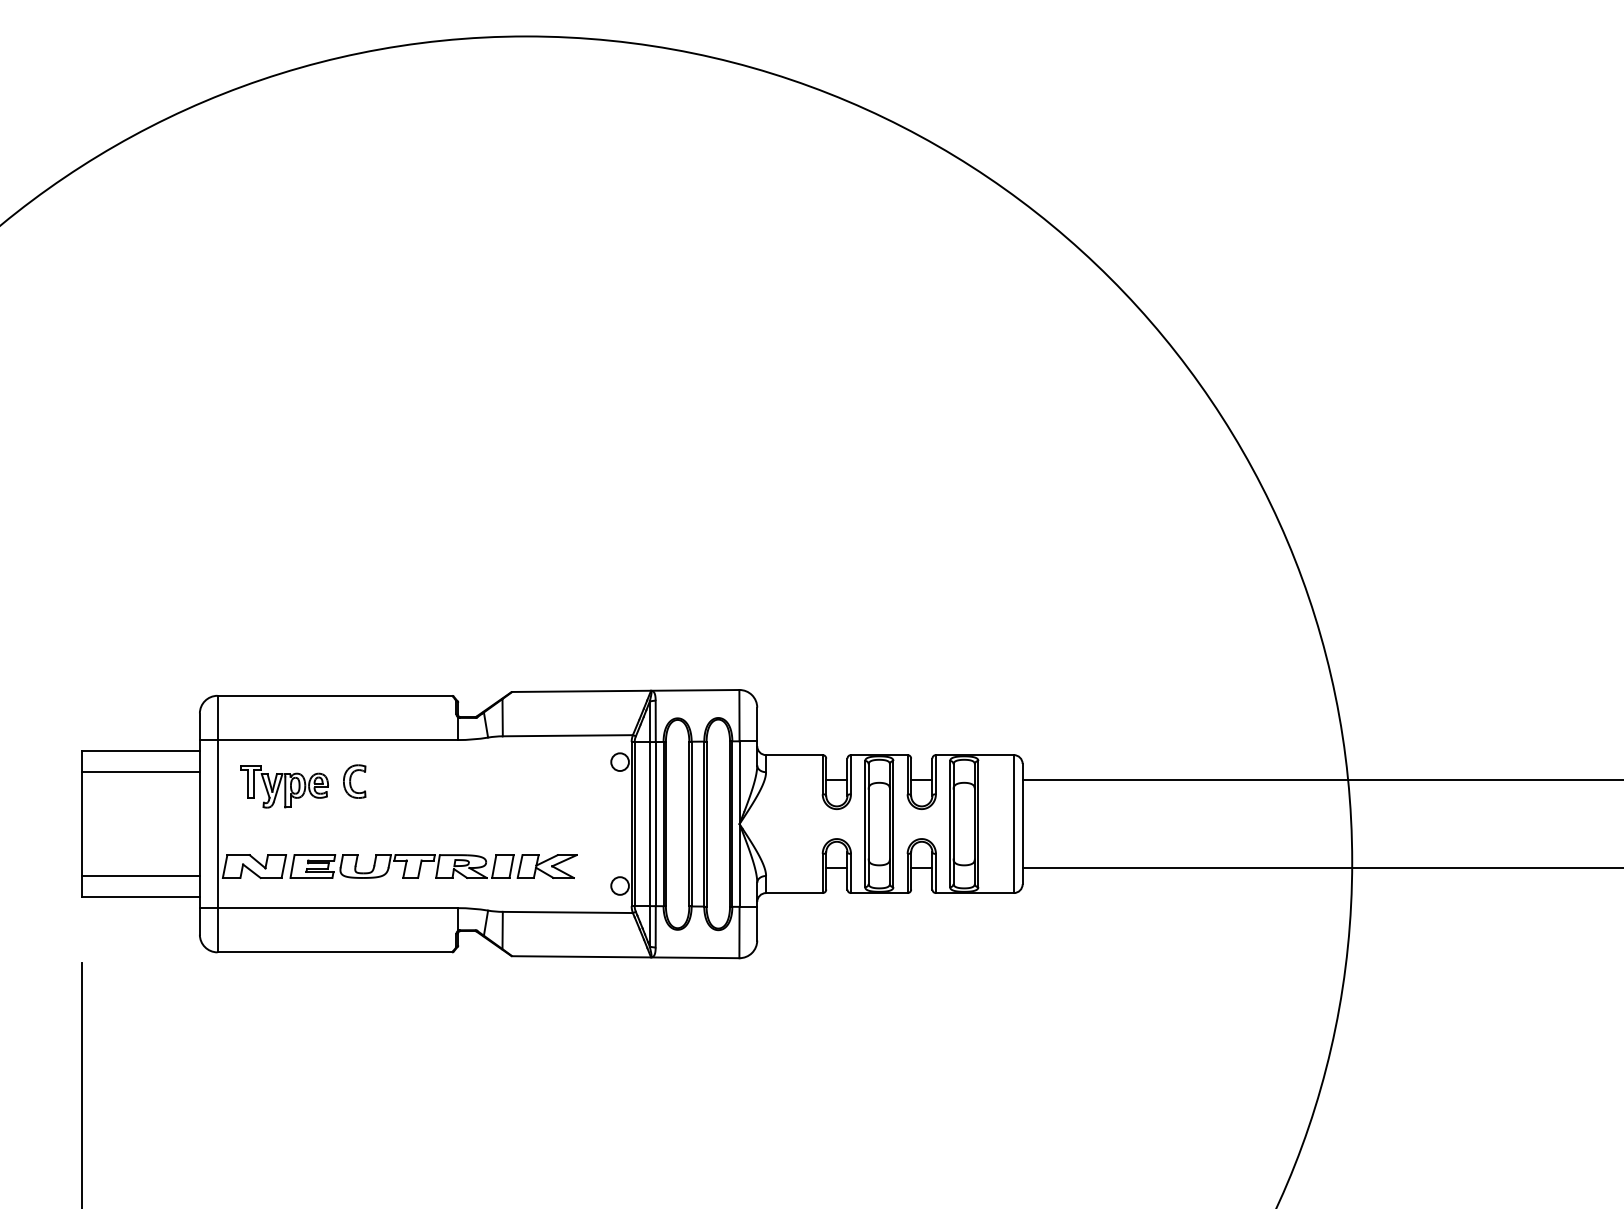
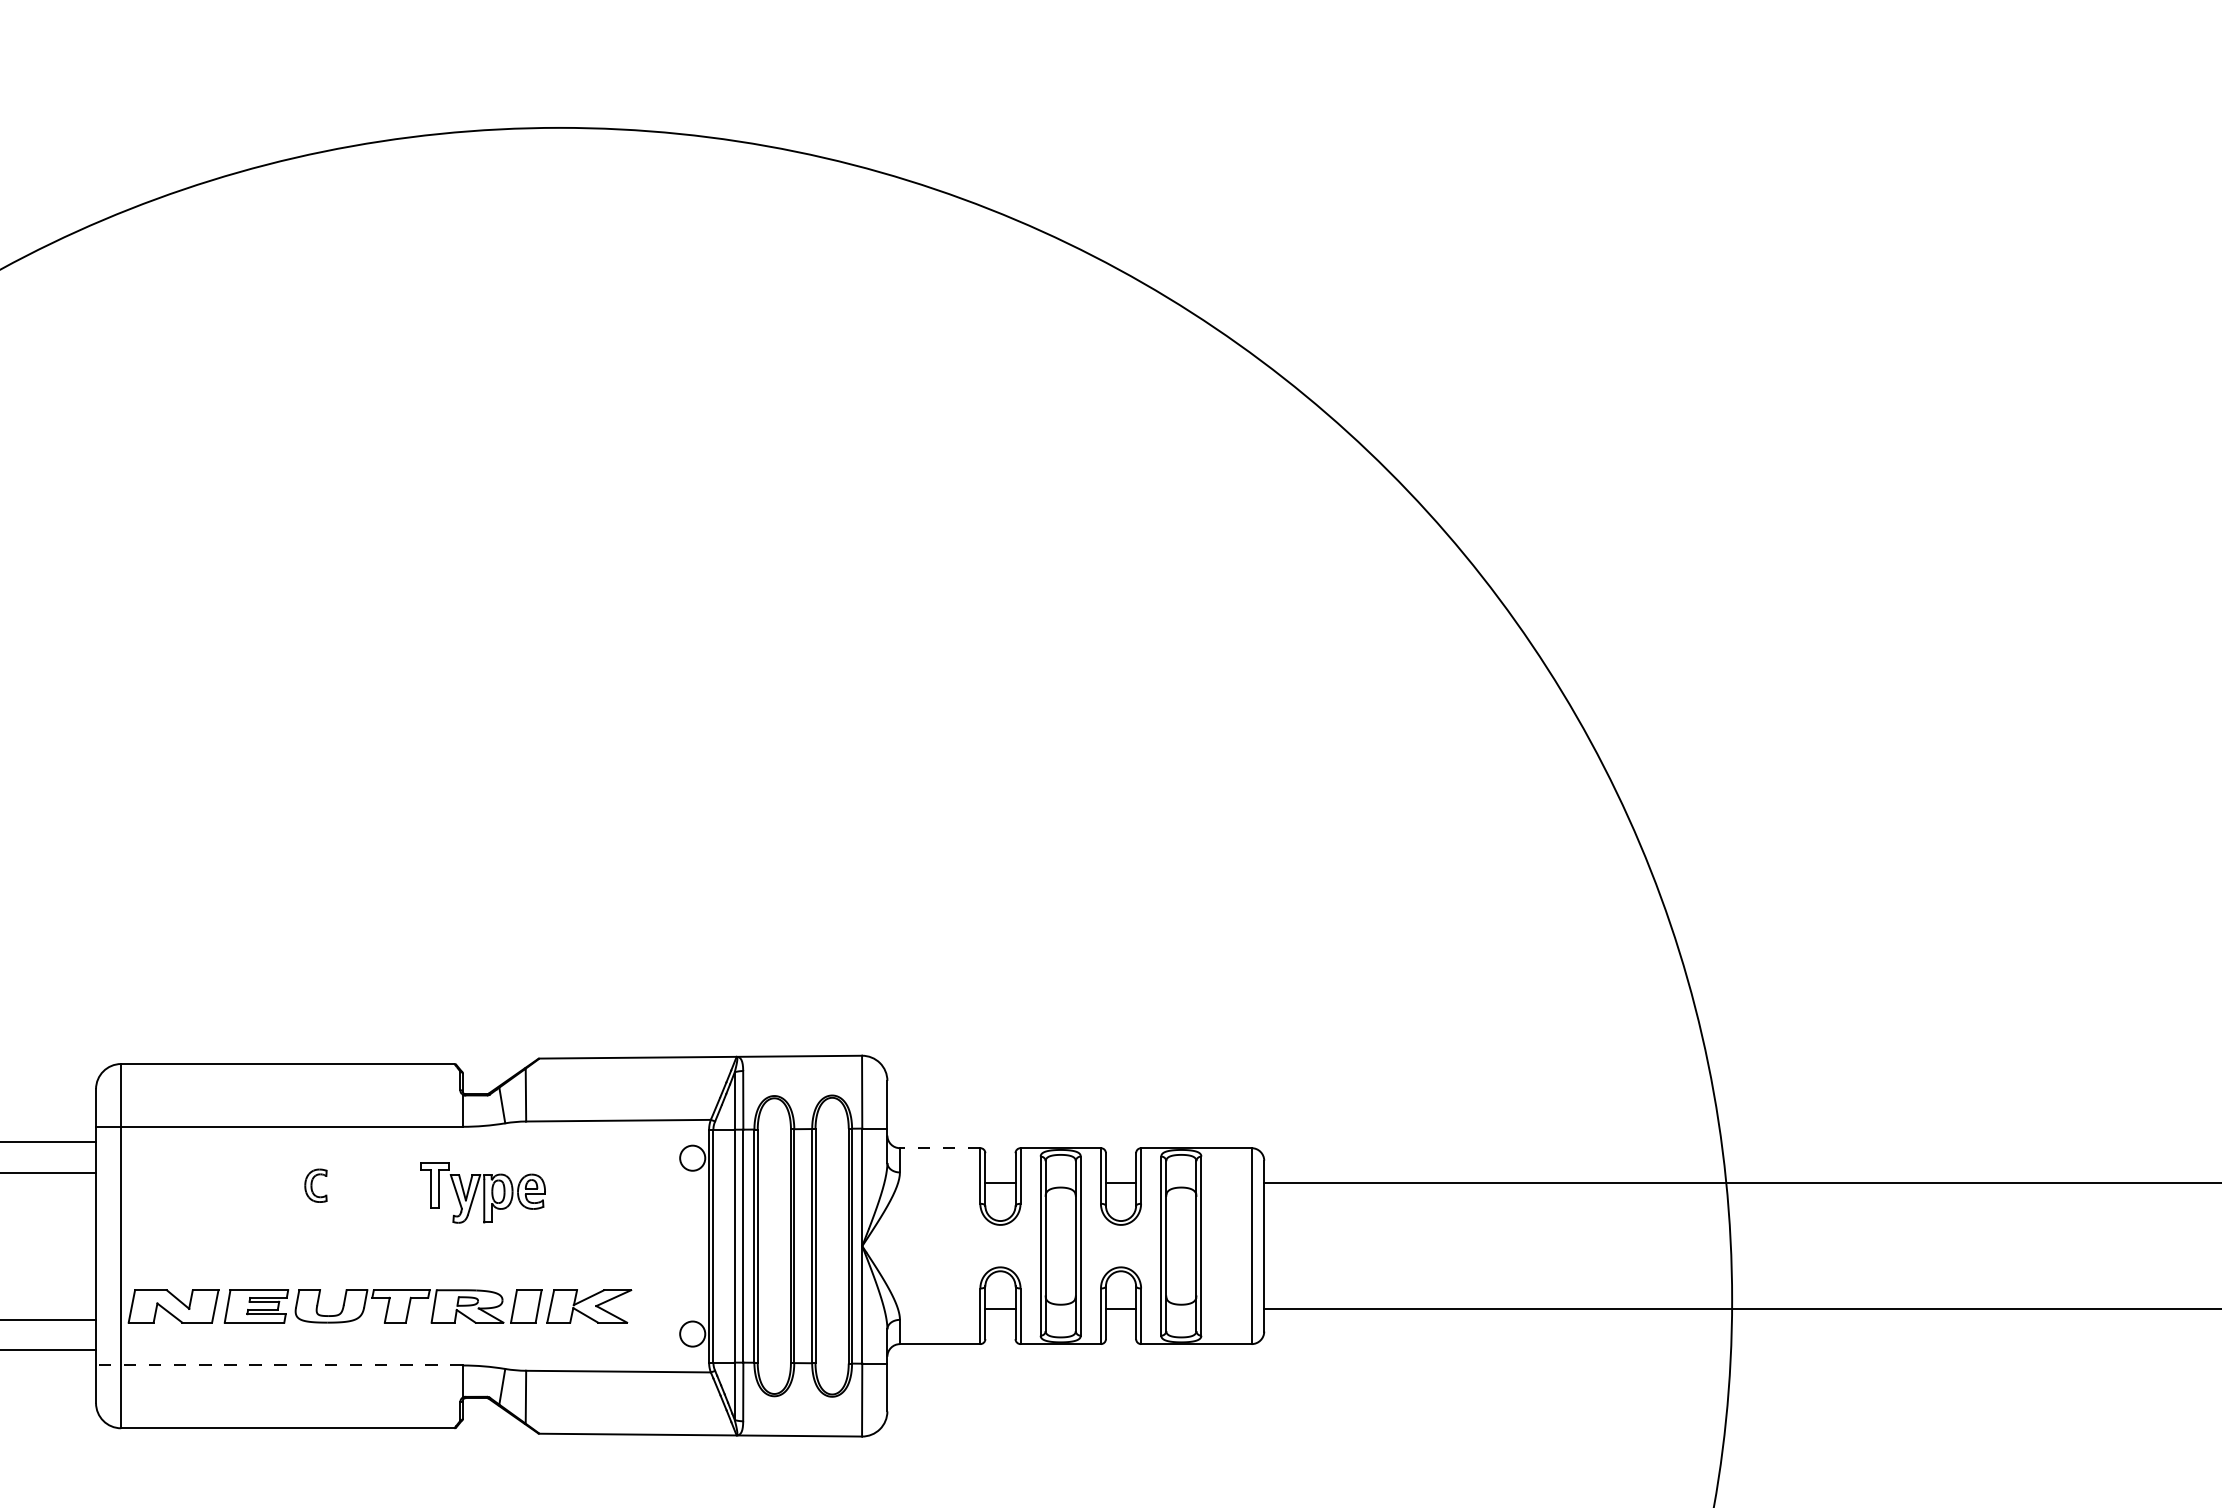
line: (793, 755) -> (938, 1148), solid -> dashed
part: (354, 781) -> (315, 1185), size x0.7
part: (284, 786) -> (483, 1192), moved
line: (328, 908) -> (278, 1365), solid -> dashed

